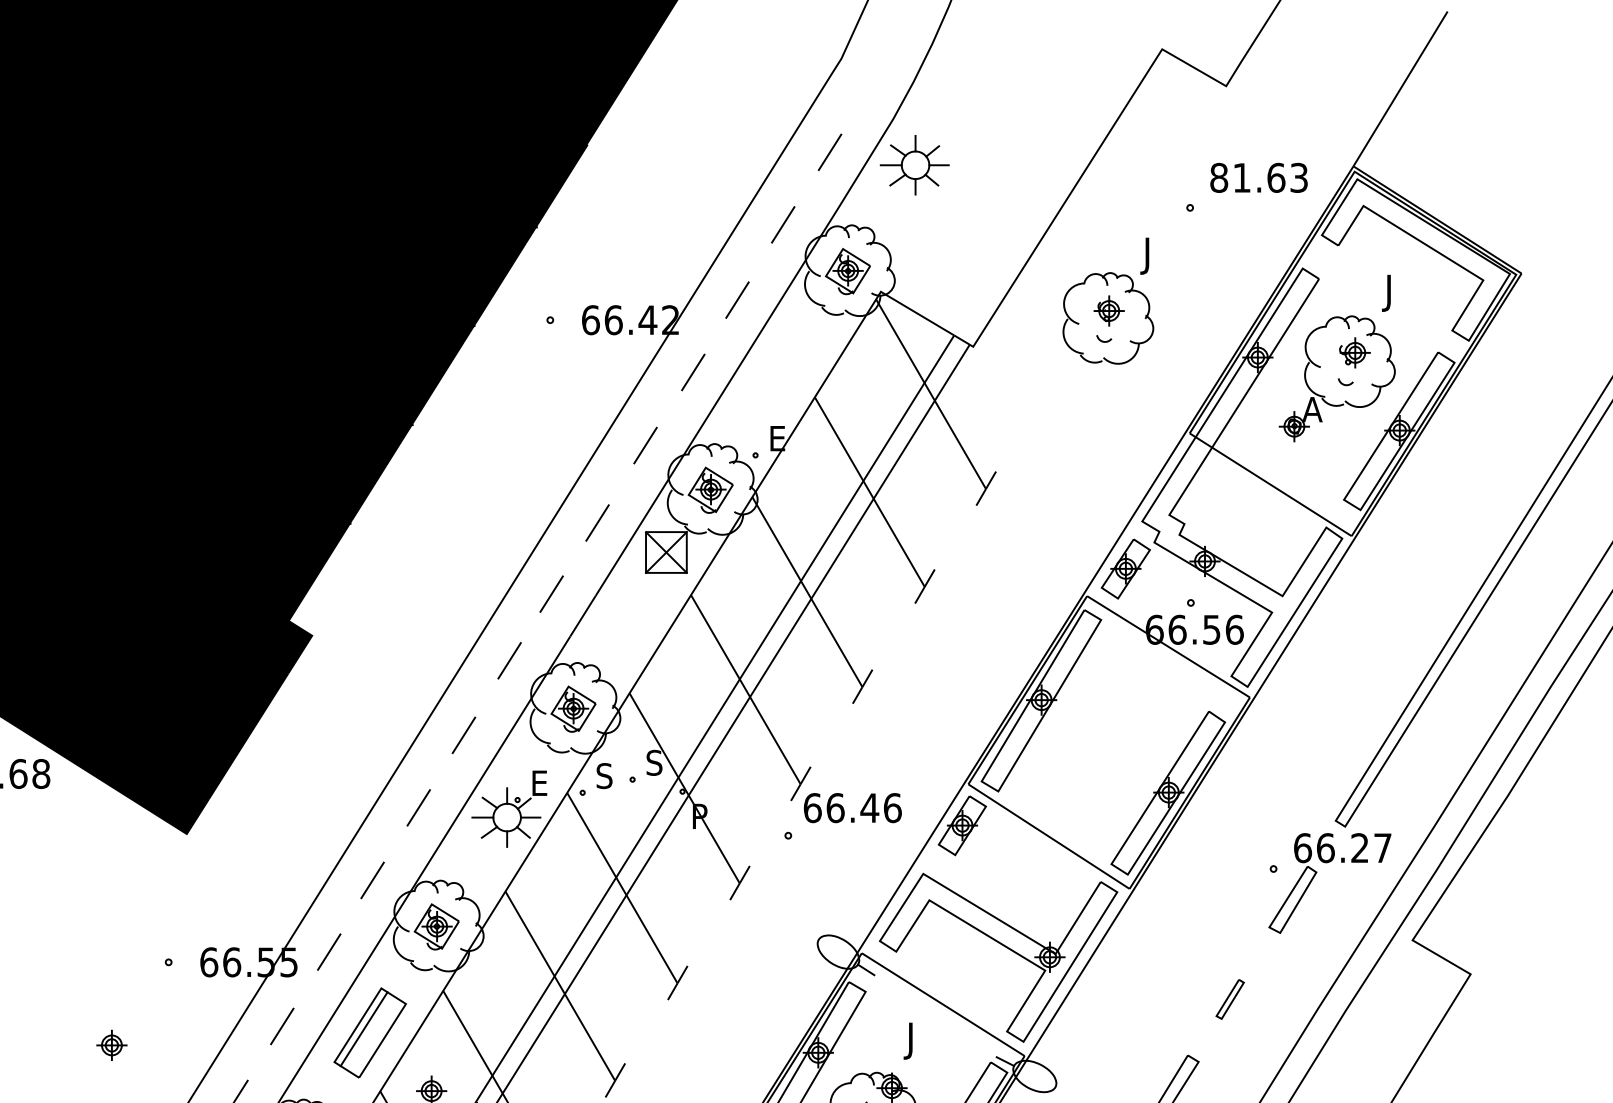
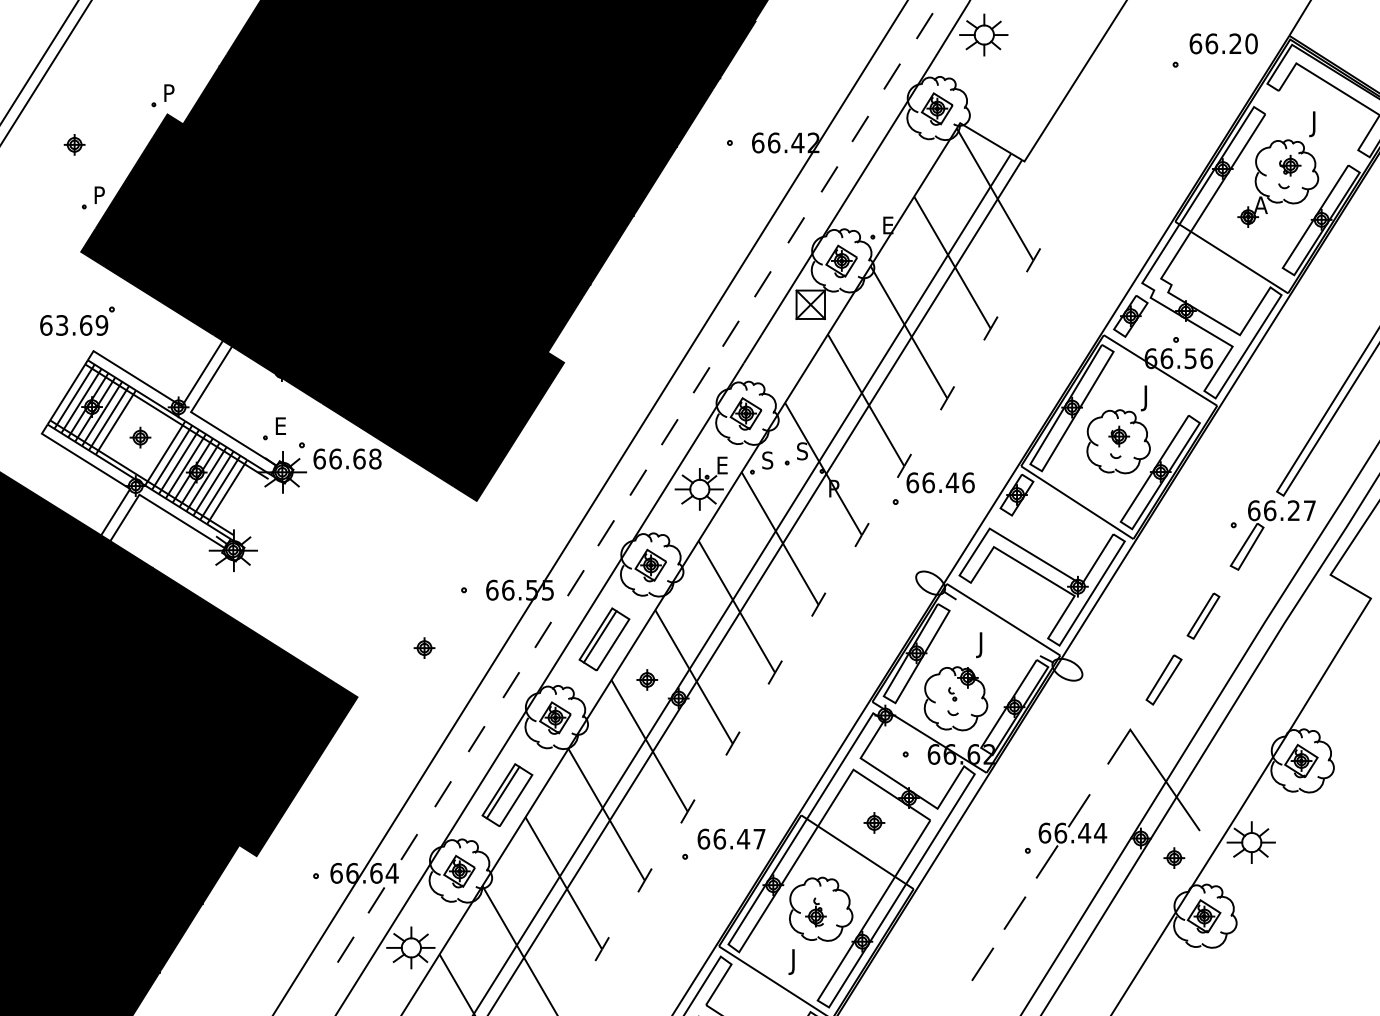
text: (1258, 177) -> (1223, 43), 81.63 -> 66.20
part: (1108, 300) -> (1118, 429), moved
part: (1230, 998) -> (1203, 615), size x1.67

